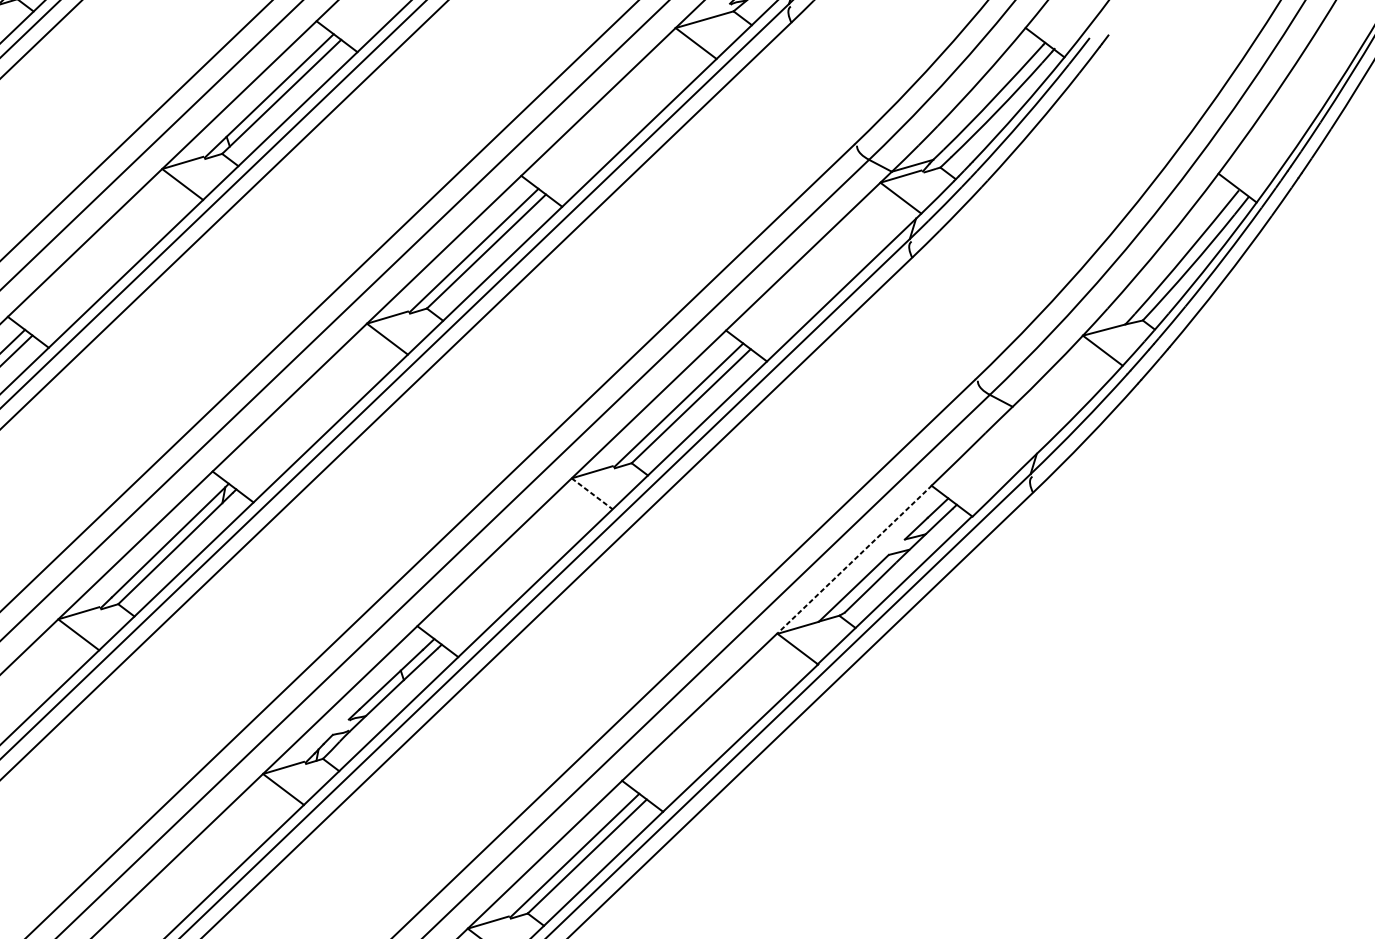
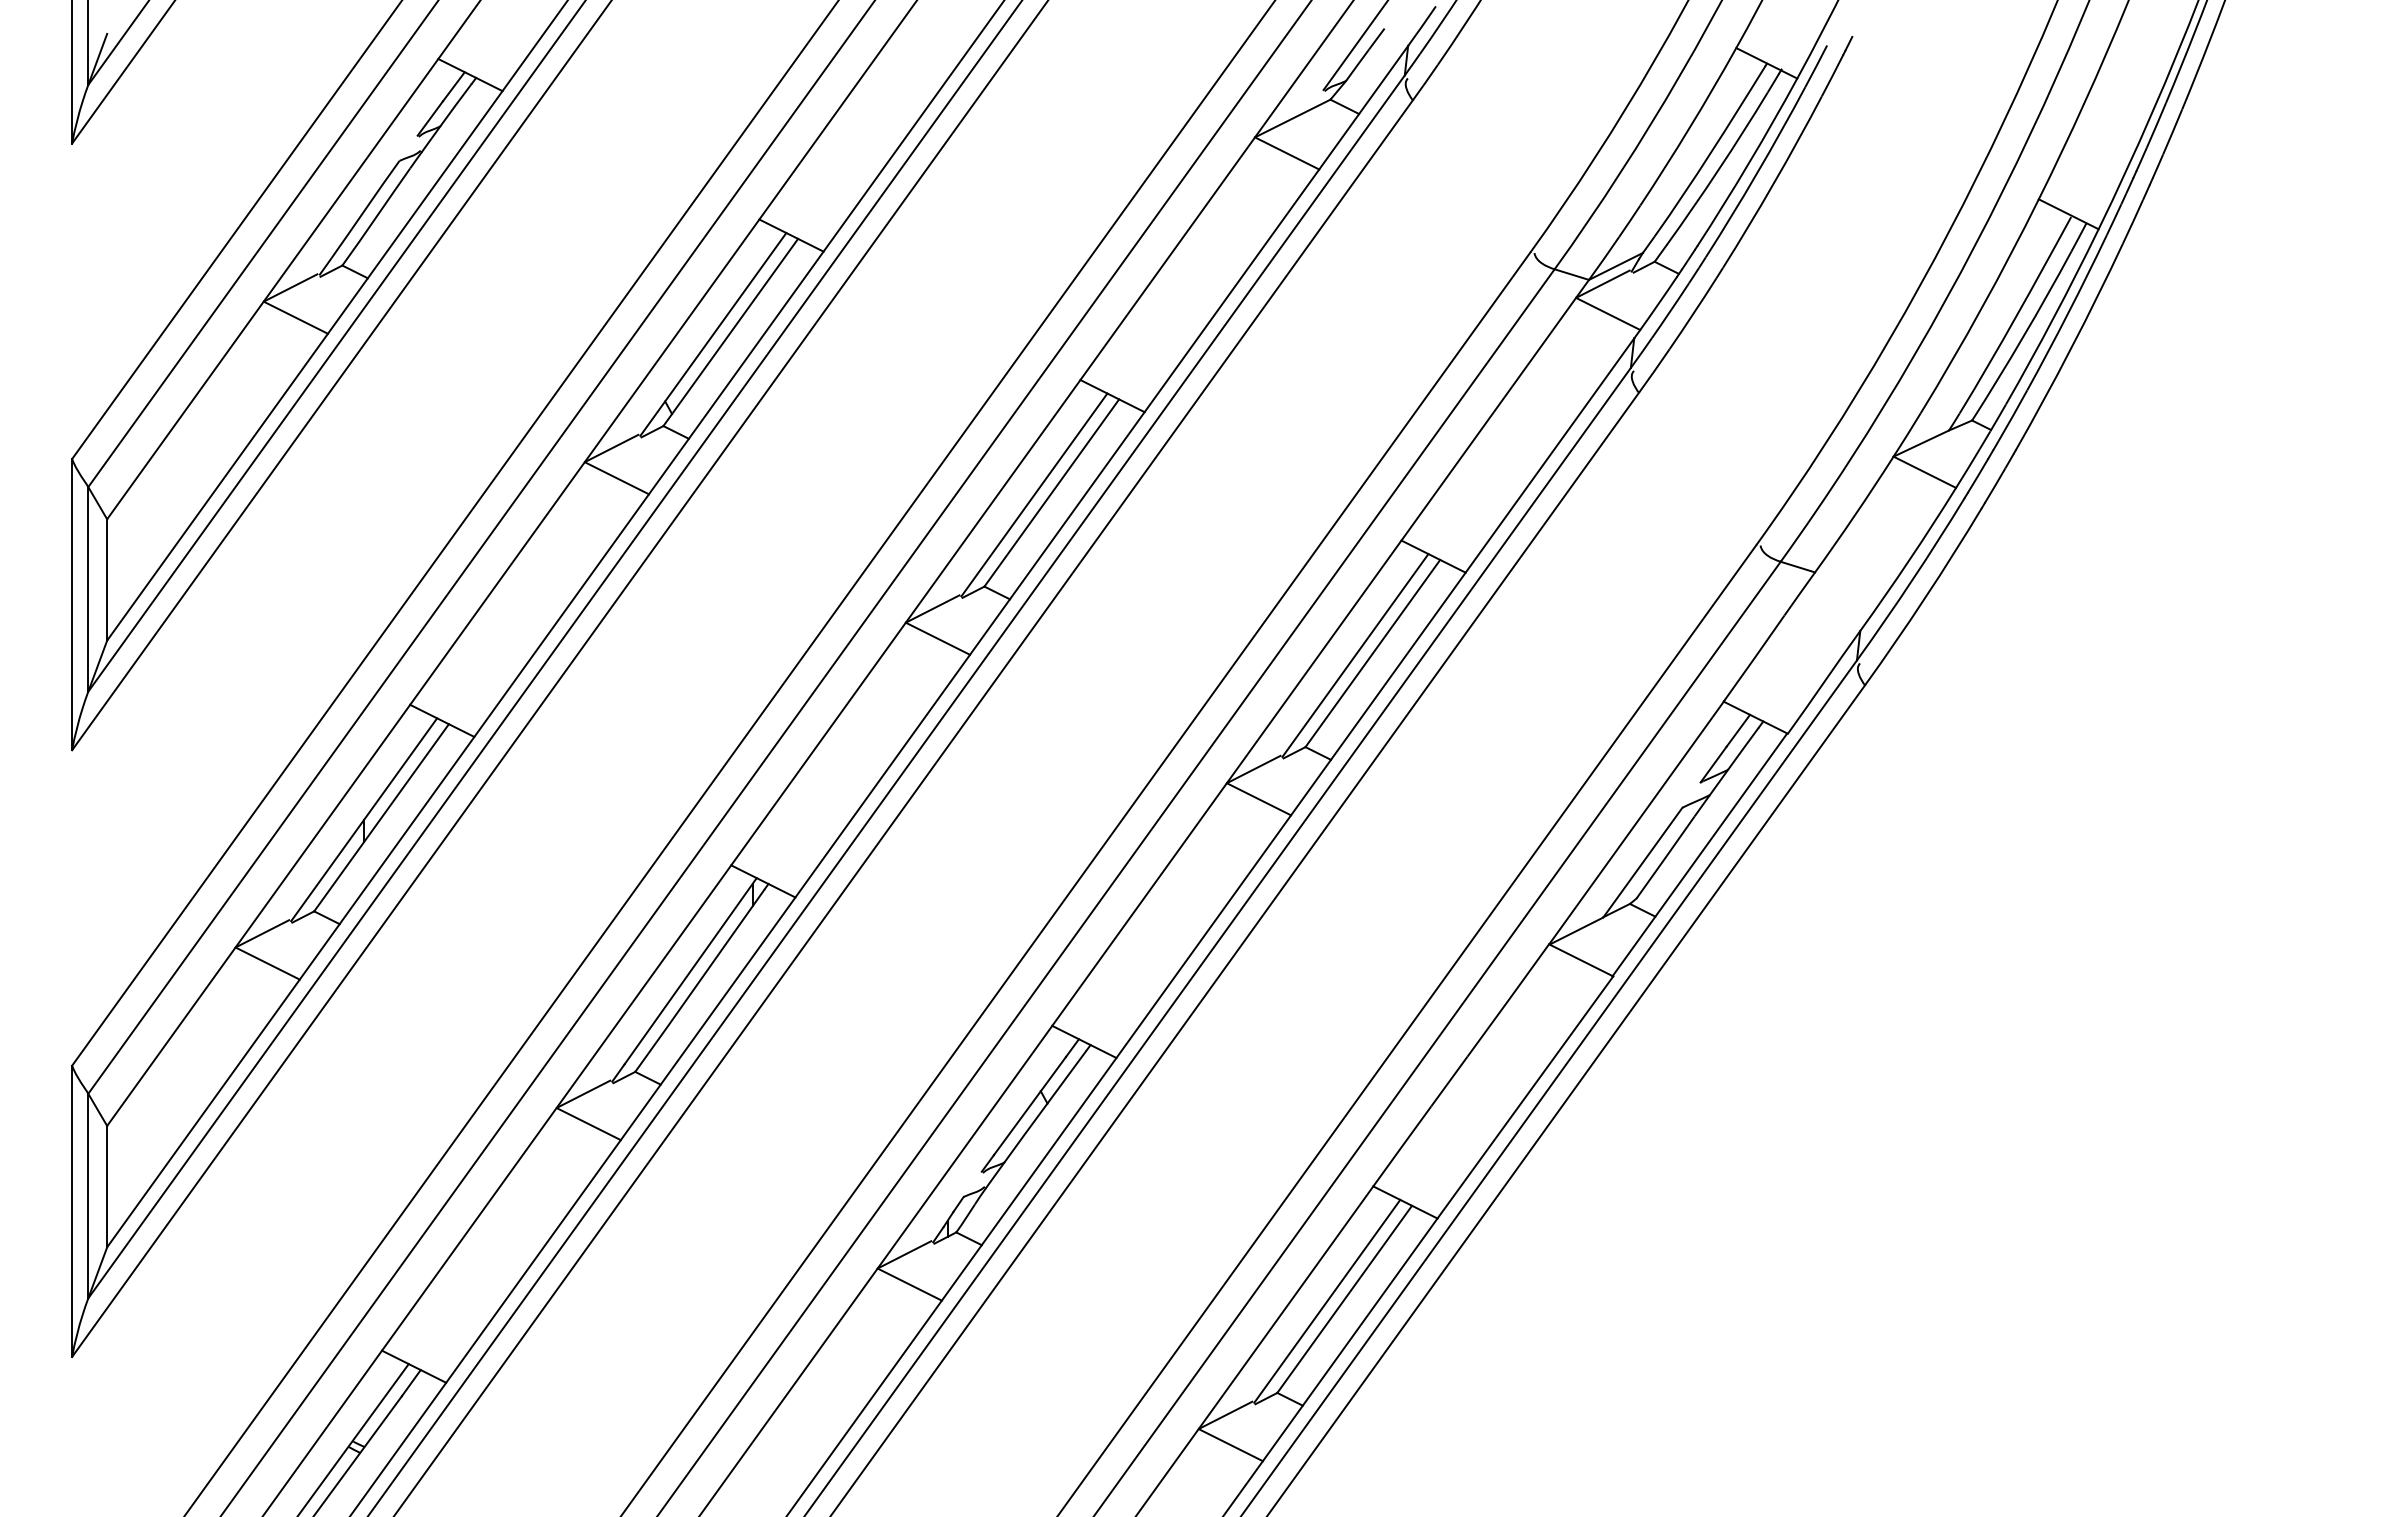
line: (591, 493) -> (1258, 799), dashed -> solid
line: (854, 559) -> (1636, 822), dashed -> solid

